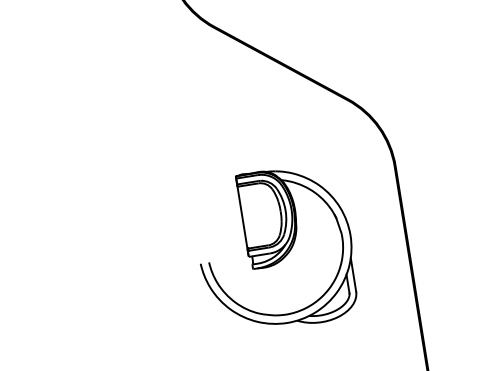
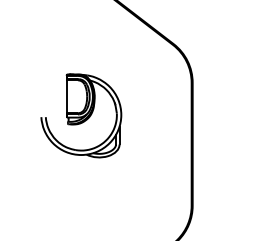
part: (275, 248) -> (81, 115), moved

